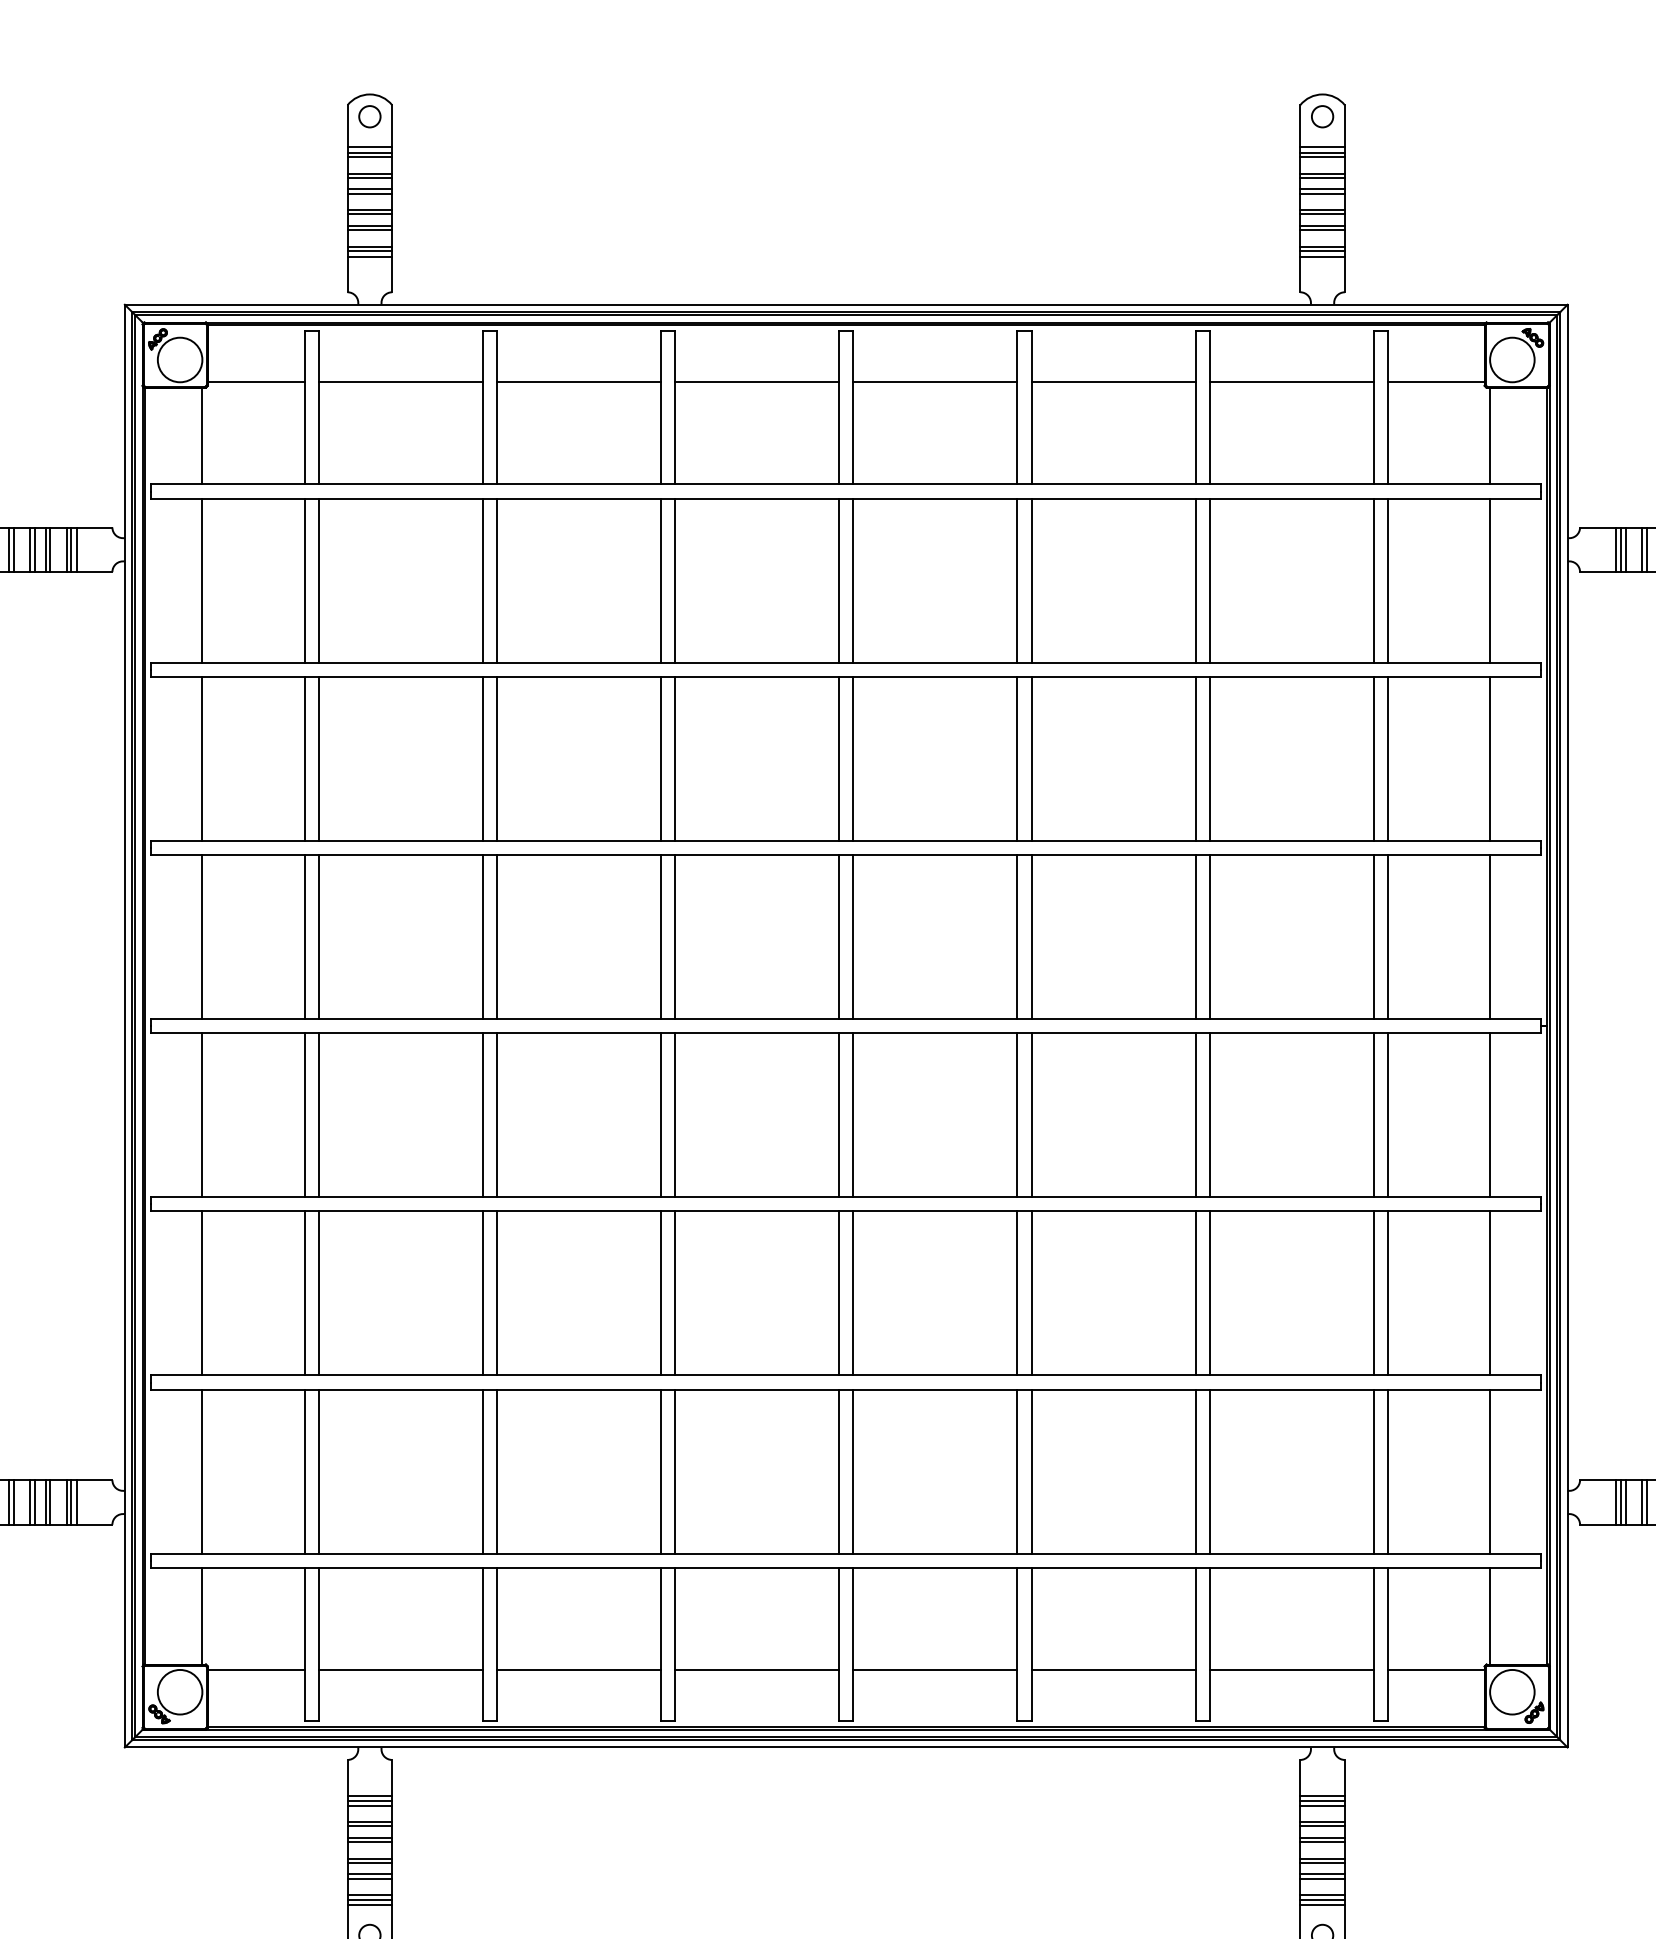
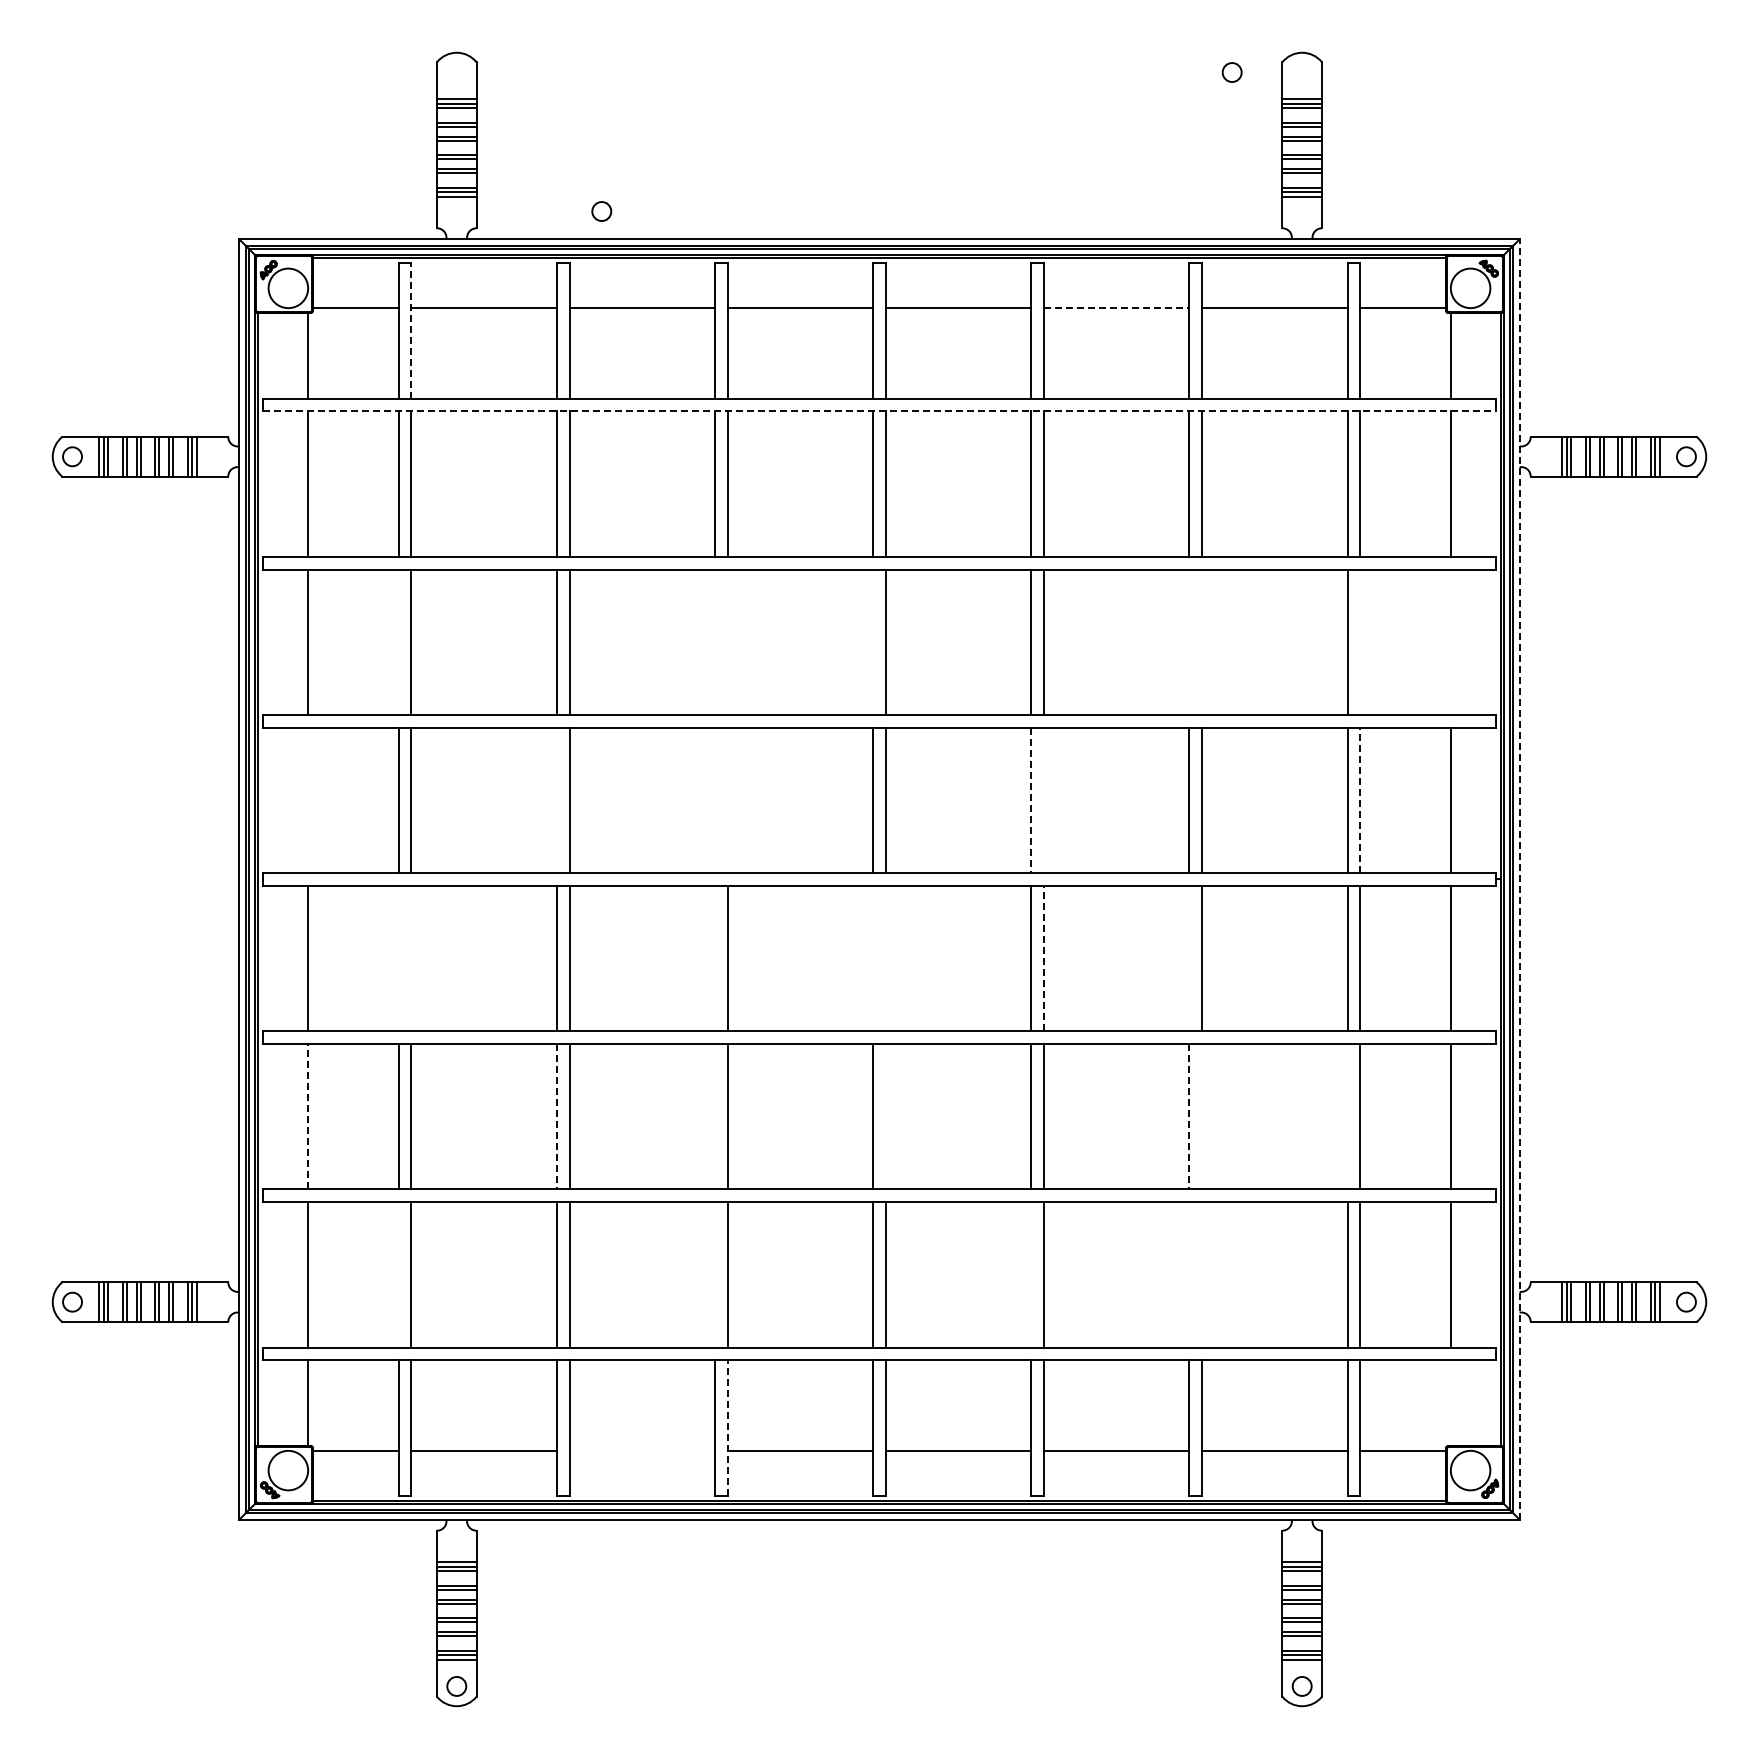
circle: (369, 116) -> (601, 211), moved
circle: (1321, 116) -> (1231, 72), moved
line: (1113, 381) -> (1116, 307), solid -> dashed
line: (318, 407) -> (411, 330), solid -> dashed
line: (846, 498) -> (879, 411), solid -> dashed
line: (304, 759) -> (398, 642), removed
line: (661, 759) -> (715, 642), removed
line: (674, 759) -> (727, 642), removed
line: (839, 759) -> (873, 642), removed
line: (1195, 759) -> (1189, 642), removed
line: (1210, 759) -> (1202, 642), removed
line: (1388, 759) -> (1360, 642), removed
line: (1490, 759) -> (1451, 642), removed
line: (201, 937) -> (307, 800), removed
line: (482, 937) -> (556, 800), removed
line: (661, 937) -> (715, 800), removed
line: (674, 937) -> (727, 800), removed
line: (1017, 937) -> (1031, 800), solid -> dashed
line: (1031, 937) -> (1043, 800), removed
line: (1388, 937) -> (1360, 800), solid -> dashed
line: (1567, 1026) -> (1519, 879), solid -> dashed
line: (304, 1115) -> (398, 958), removed
line: (318, 1115) -> (411, 958), removed
line: (661, 1115) -> (715, 958), removed
line: (839, 1115) -> (873, 958), removed
line: (853, 1115) -> (885, 958), removed
line: (1031, 1115) -> (1043, 958), solid -> dashed
line: (1195, 1115) -> (1189, 958), removed
line: (201, 1293) -> (307, 1116), solid -> dashed
line: (482, 1293) -> (556, 1116), solid -> dashed
line: (661, 1293) -> (715, 1116), removed
line: (853, 1293) -> (885, 1116), removed
line: (1195, 1293) -> (1189, 1116), solid -> dashed
line: (1210, 1293) -> (1202, 1116), removed
line: (1373, 1293) -> (1347, 1116), removed
line: (304, 1471) -> (398, 1274), removed
line: (661, 1471) -> (715, 1274), removed
line: (1017, 1471) -> (1031, 1274), removed
line: (1195, 1471) -> (1189, 1274), removed
line: (1210, 1471) -> (1202, 1274), removed
line: (1490, 1616) -> (1451, 1403), removed
line: (674, 1644) -> (727, 1428), solid -> dashed
line: (579, 1670) -> (642, 1451), removed

